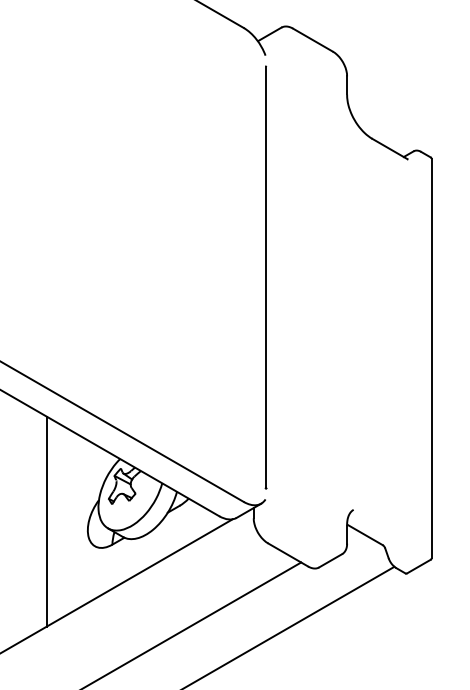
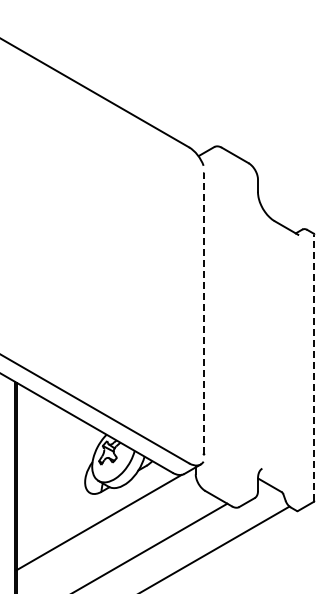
line: (265, 277) -> (203, 313), solid -> dashed
line: (431, 358) -> (314, 367), solid -> dashed
line: (46, 521) -> (57, 476), removed

